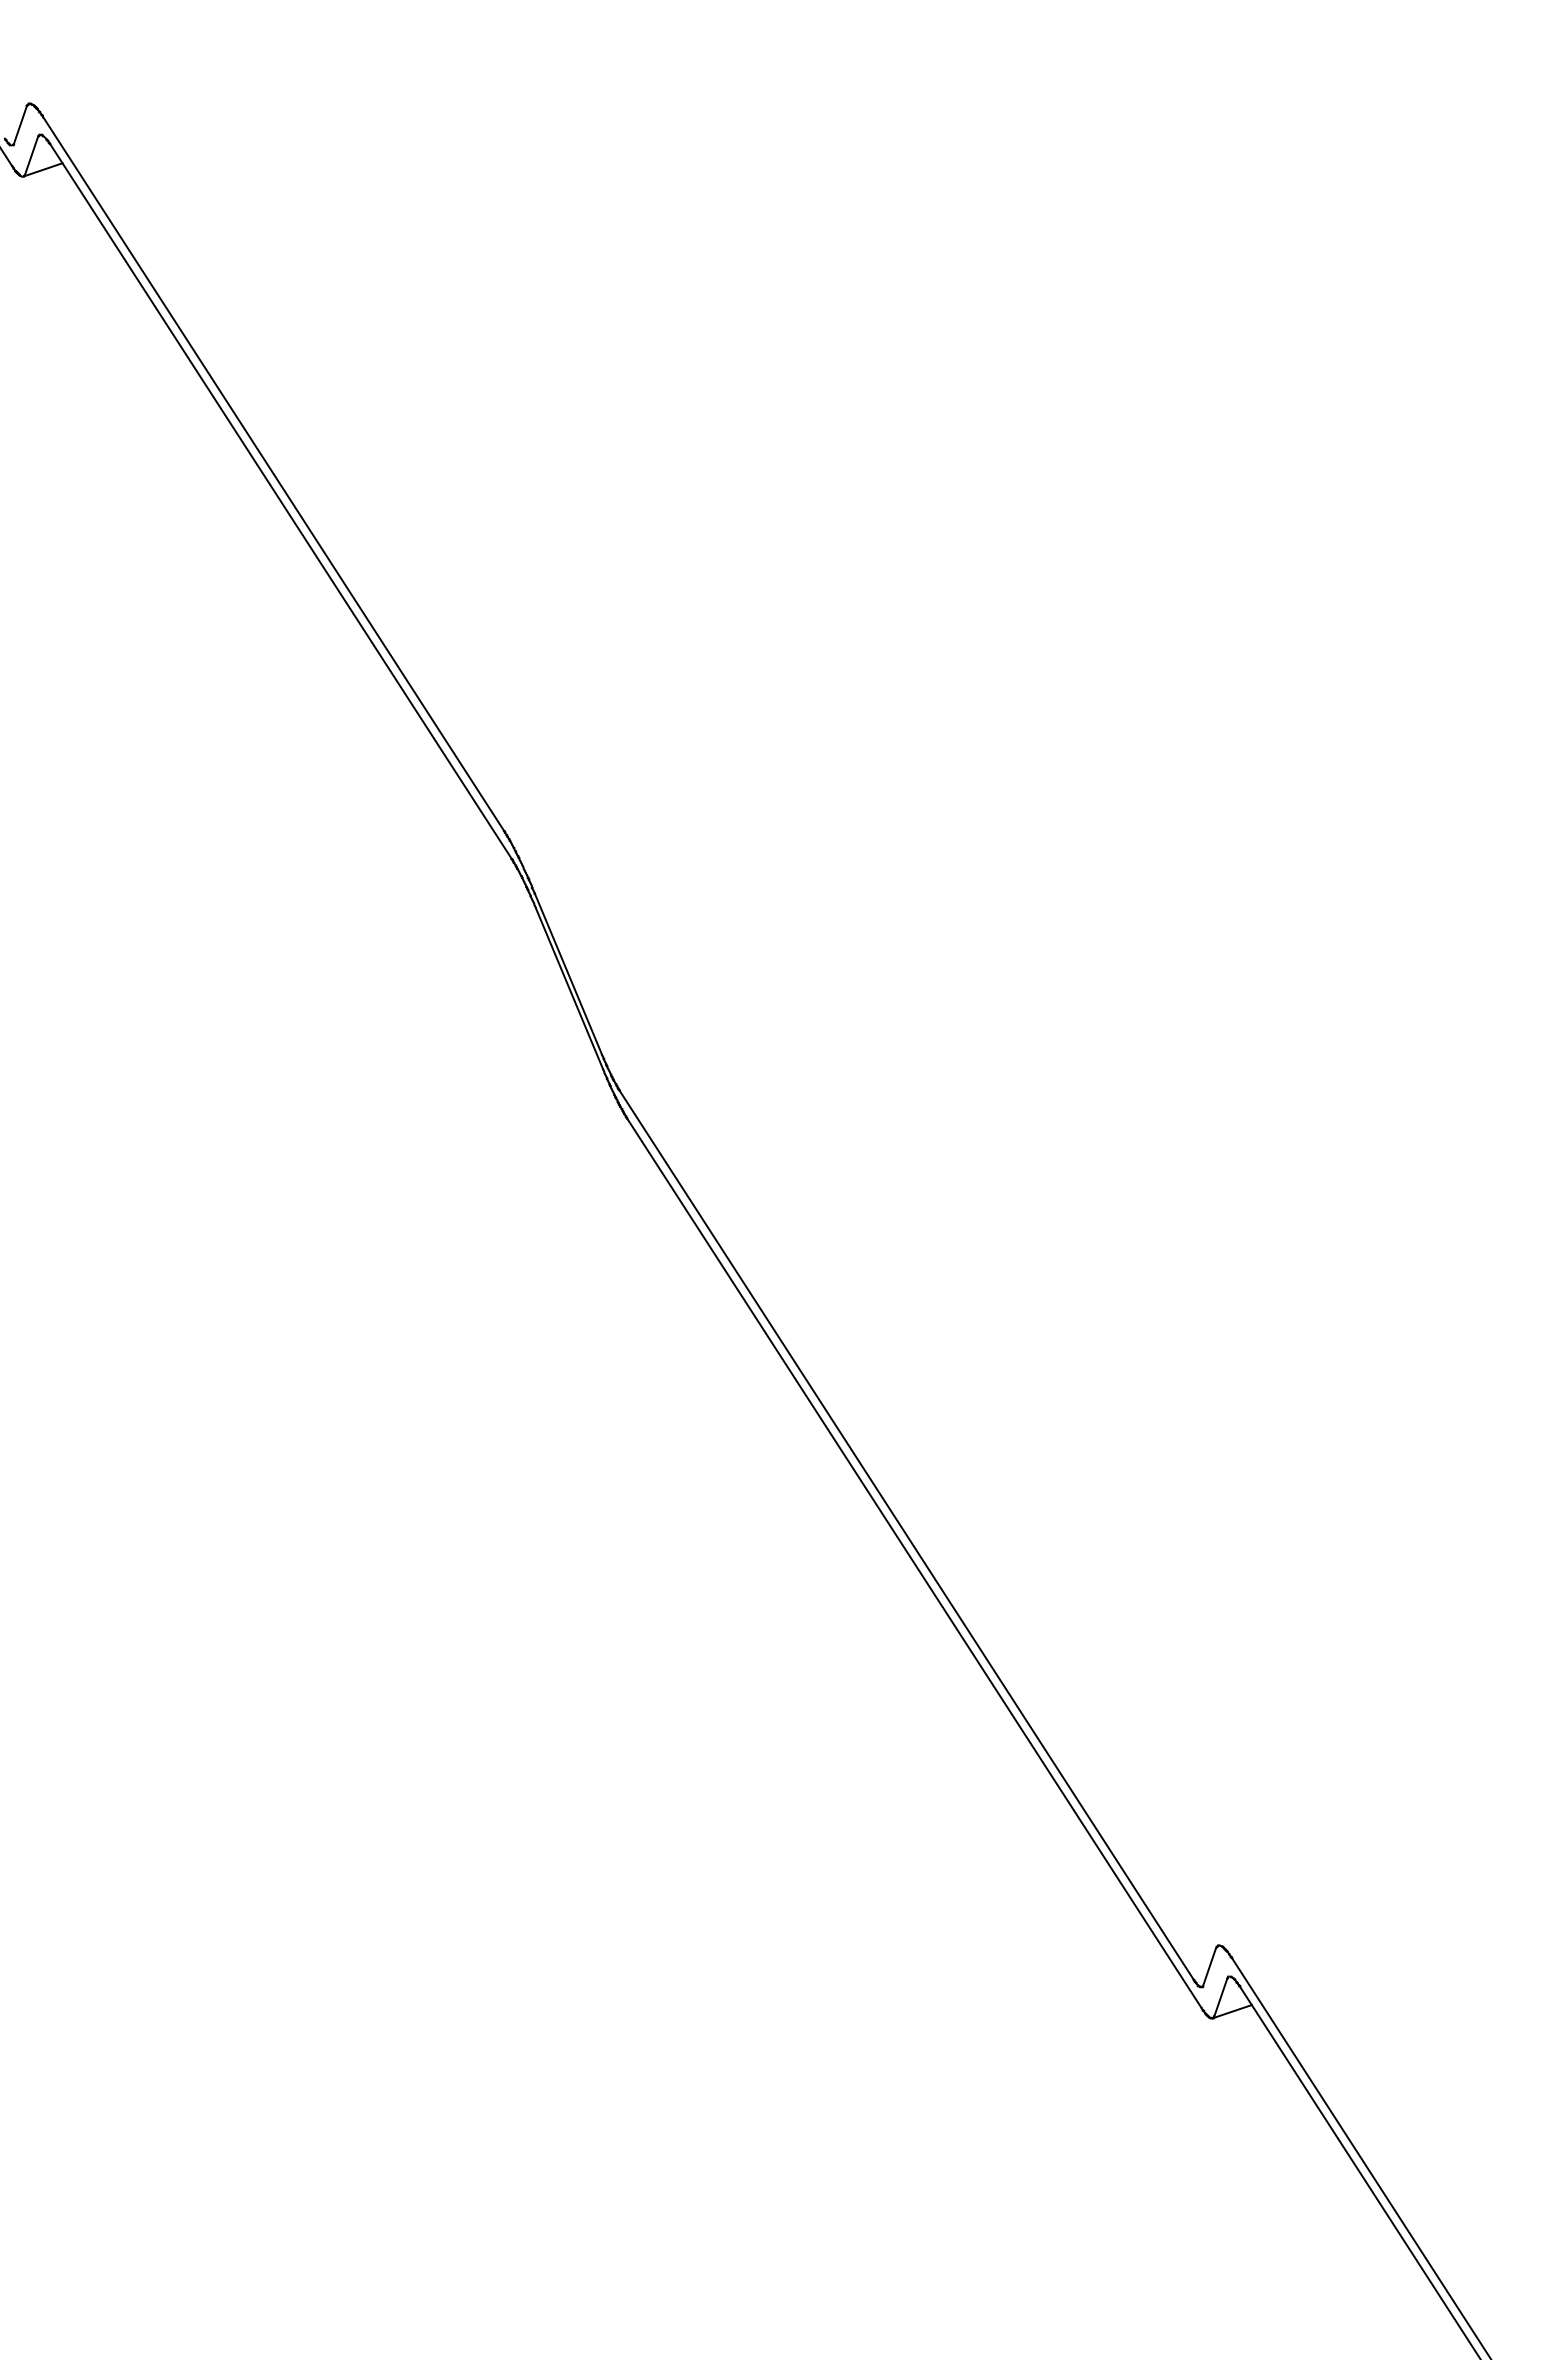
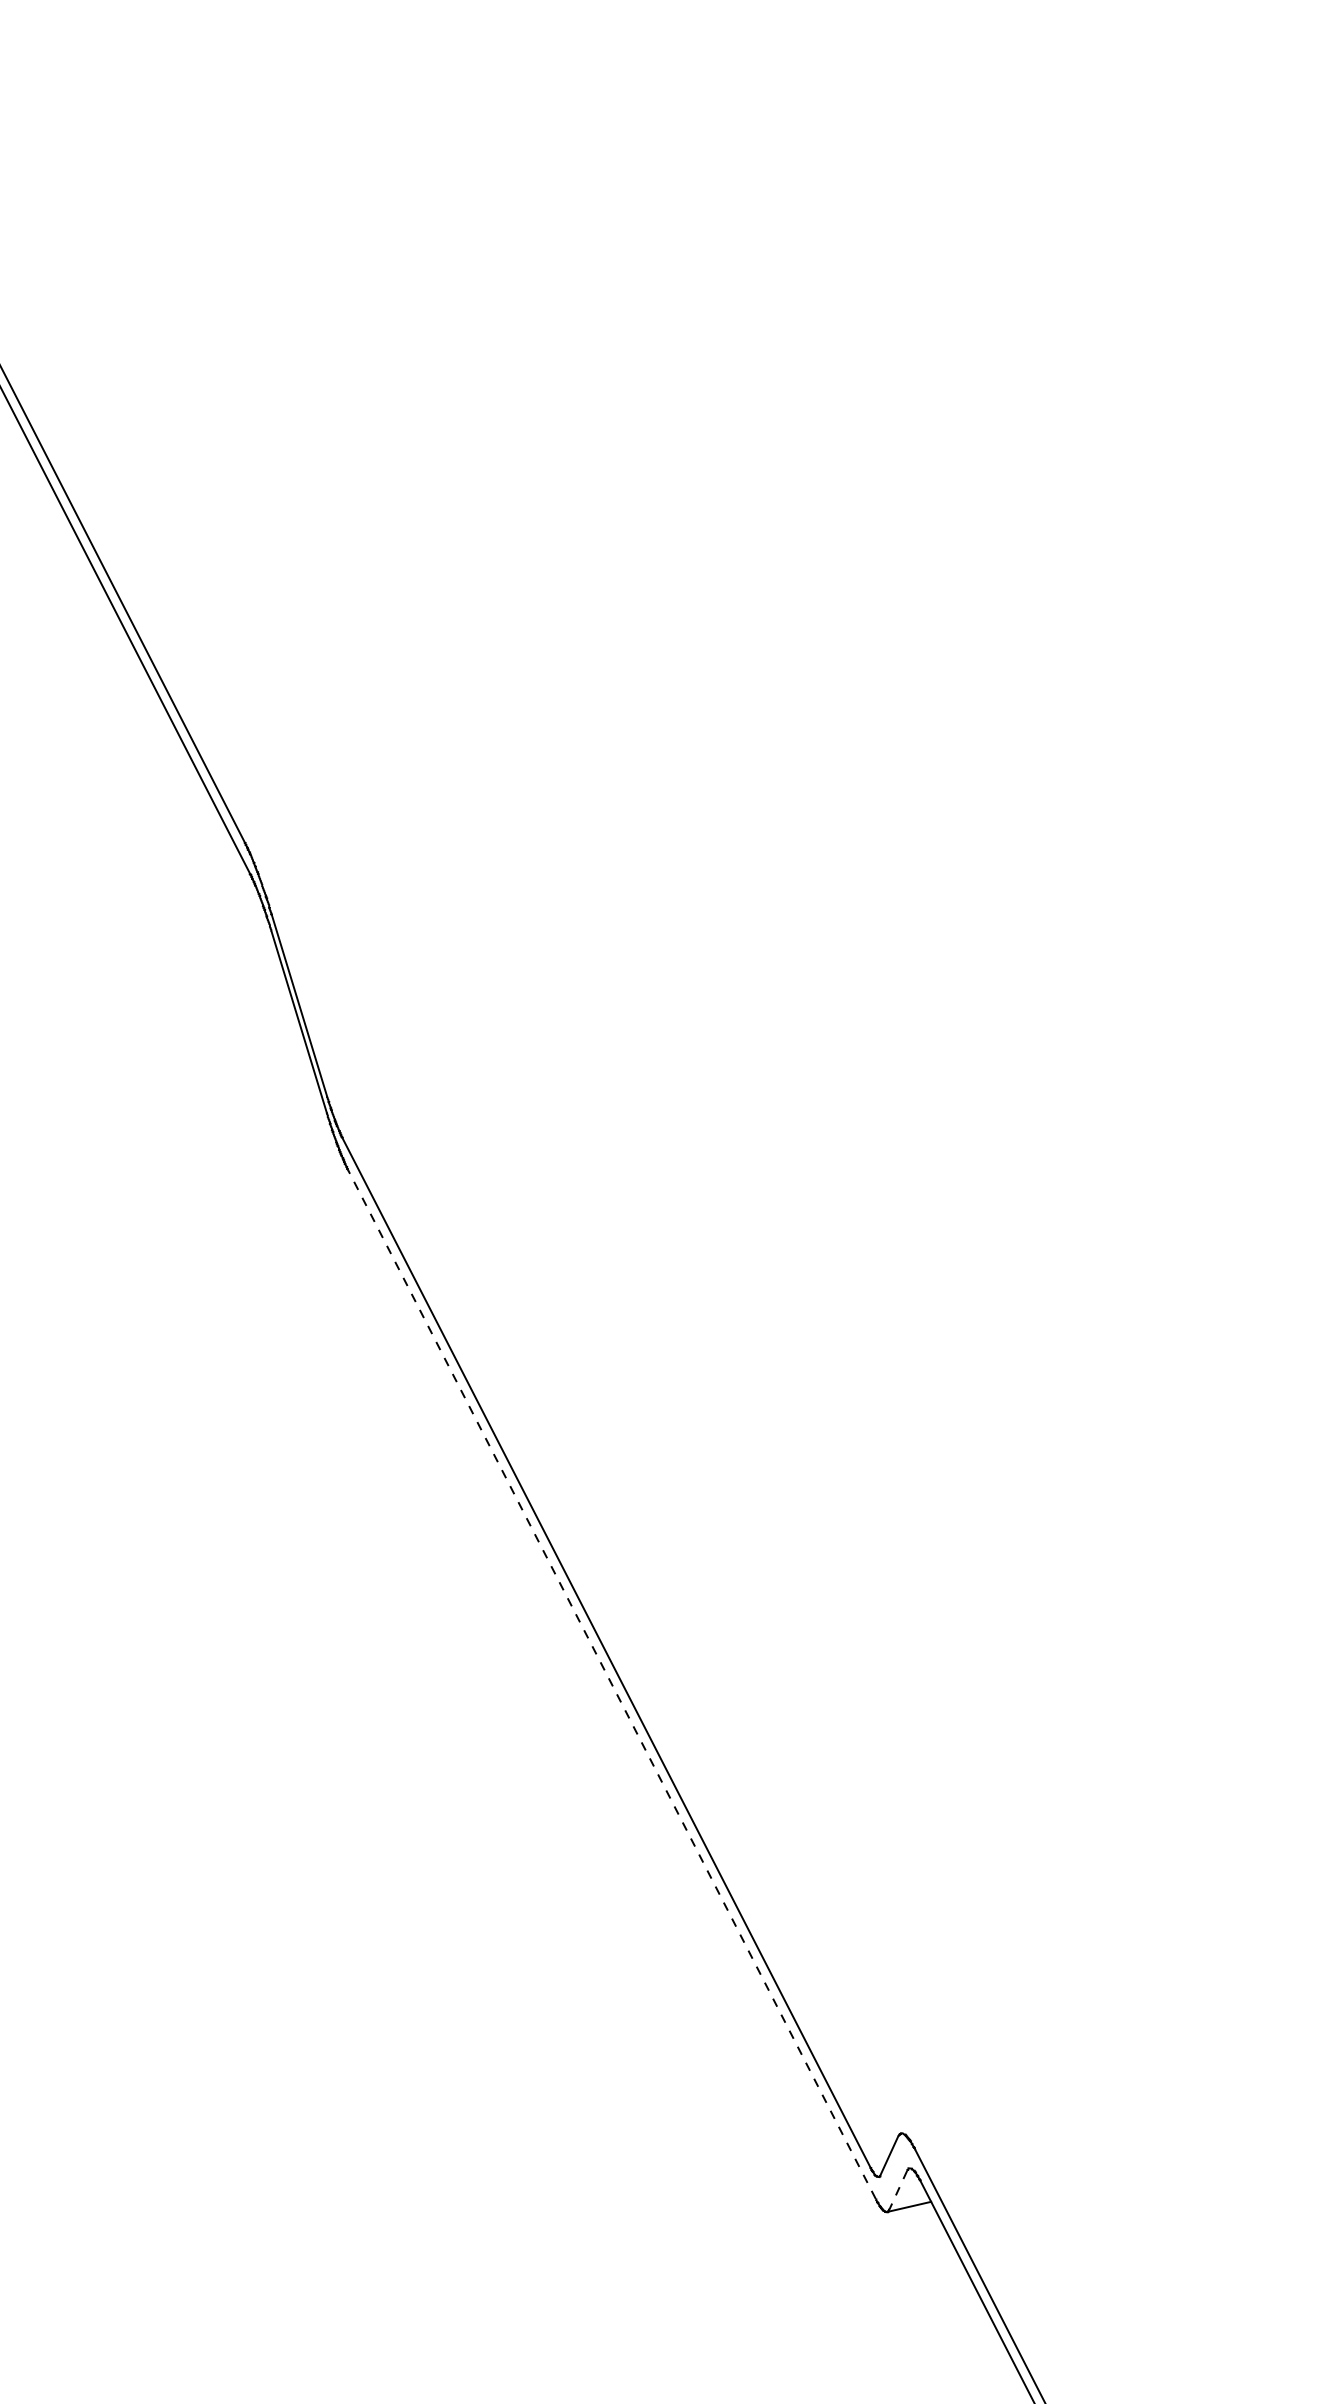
line: (914, 1563) -> (612, 1684), solid -> dashed
line: (1220, 1997) -> (897, 2190), solid -> dashed

